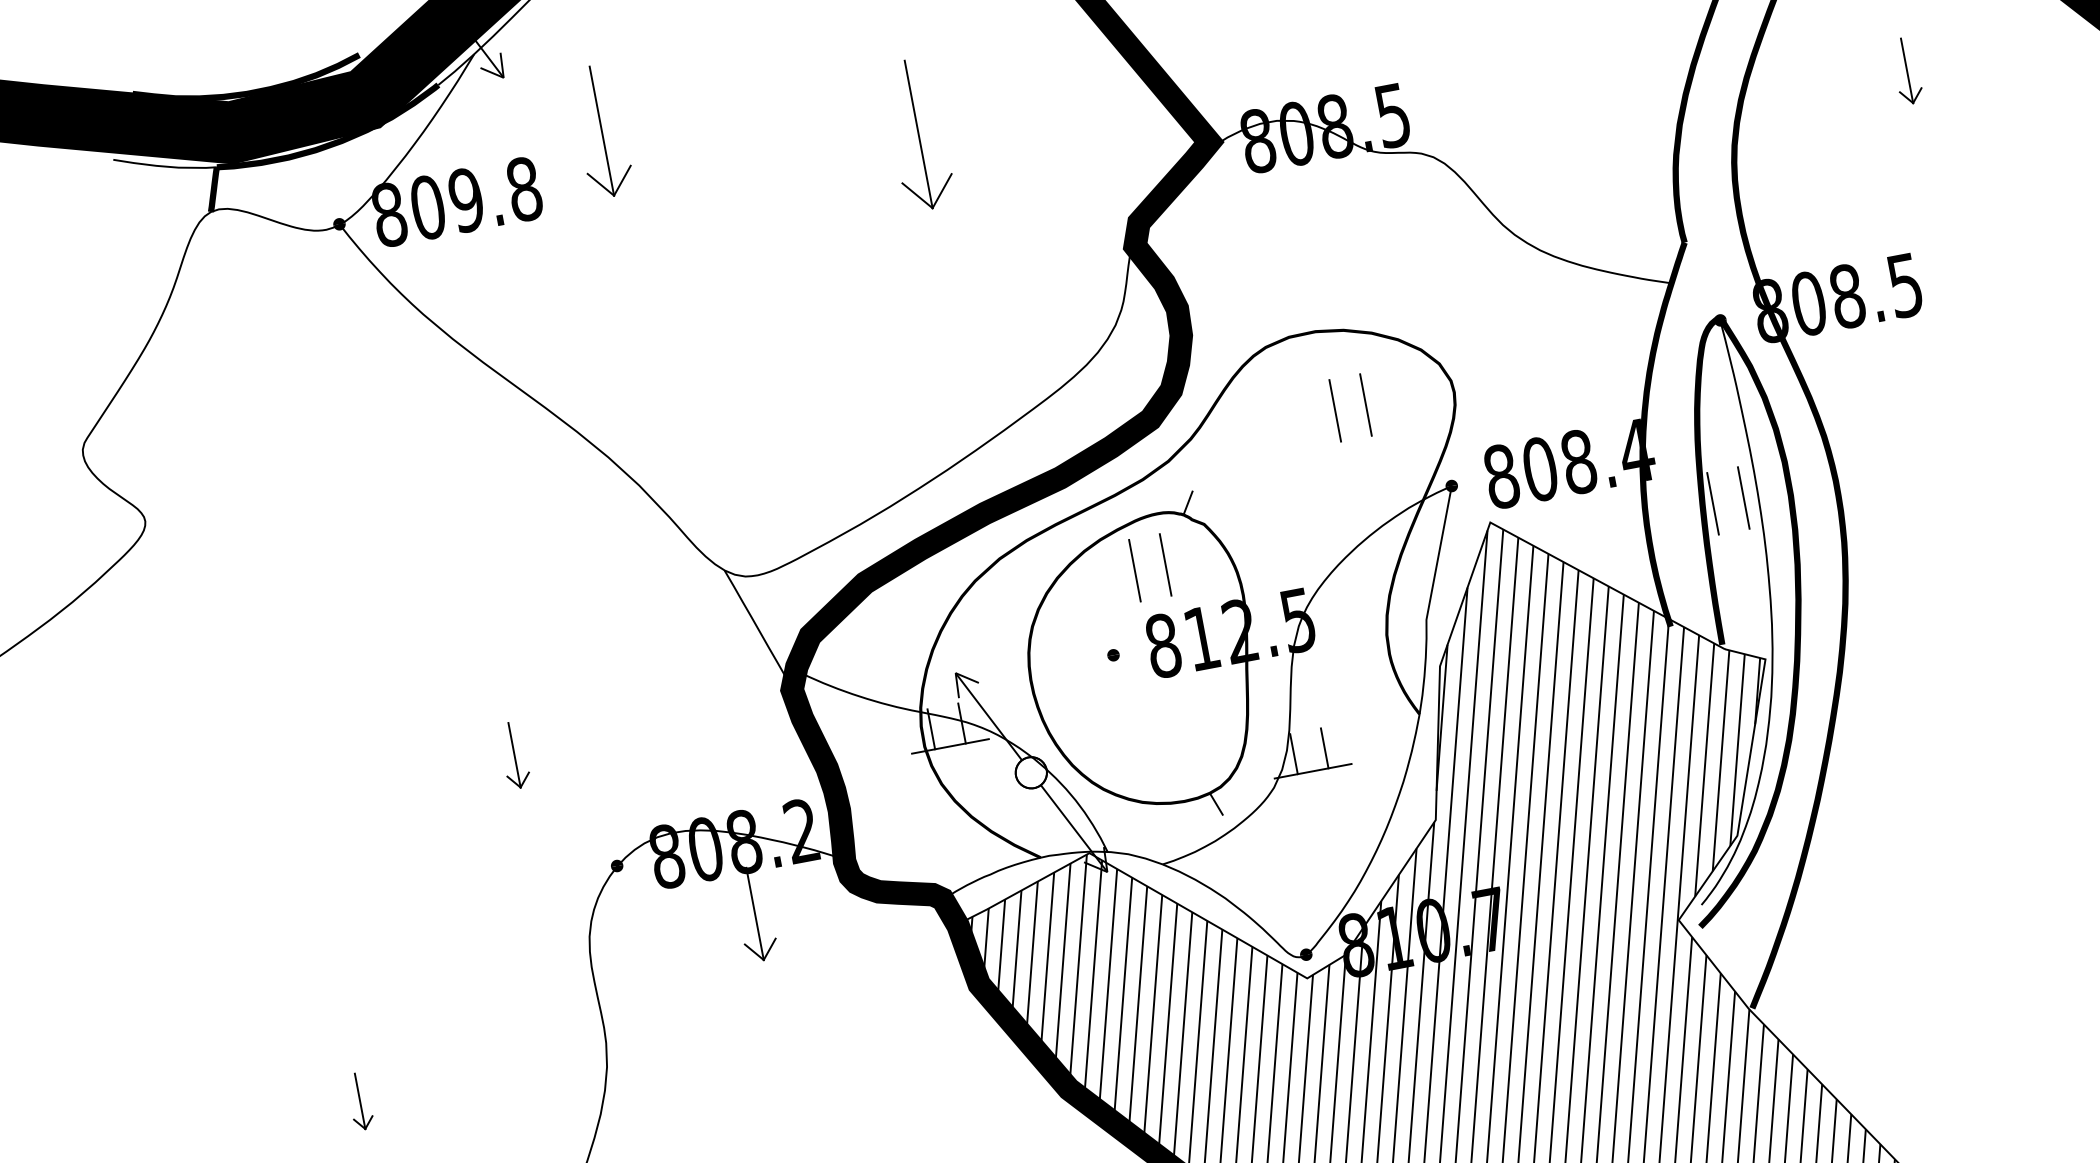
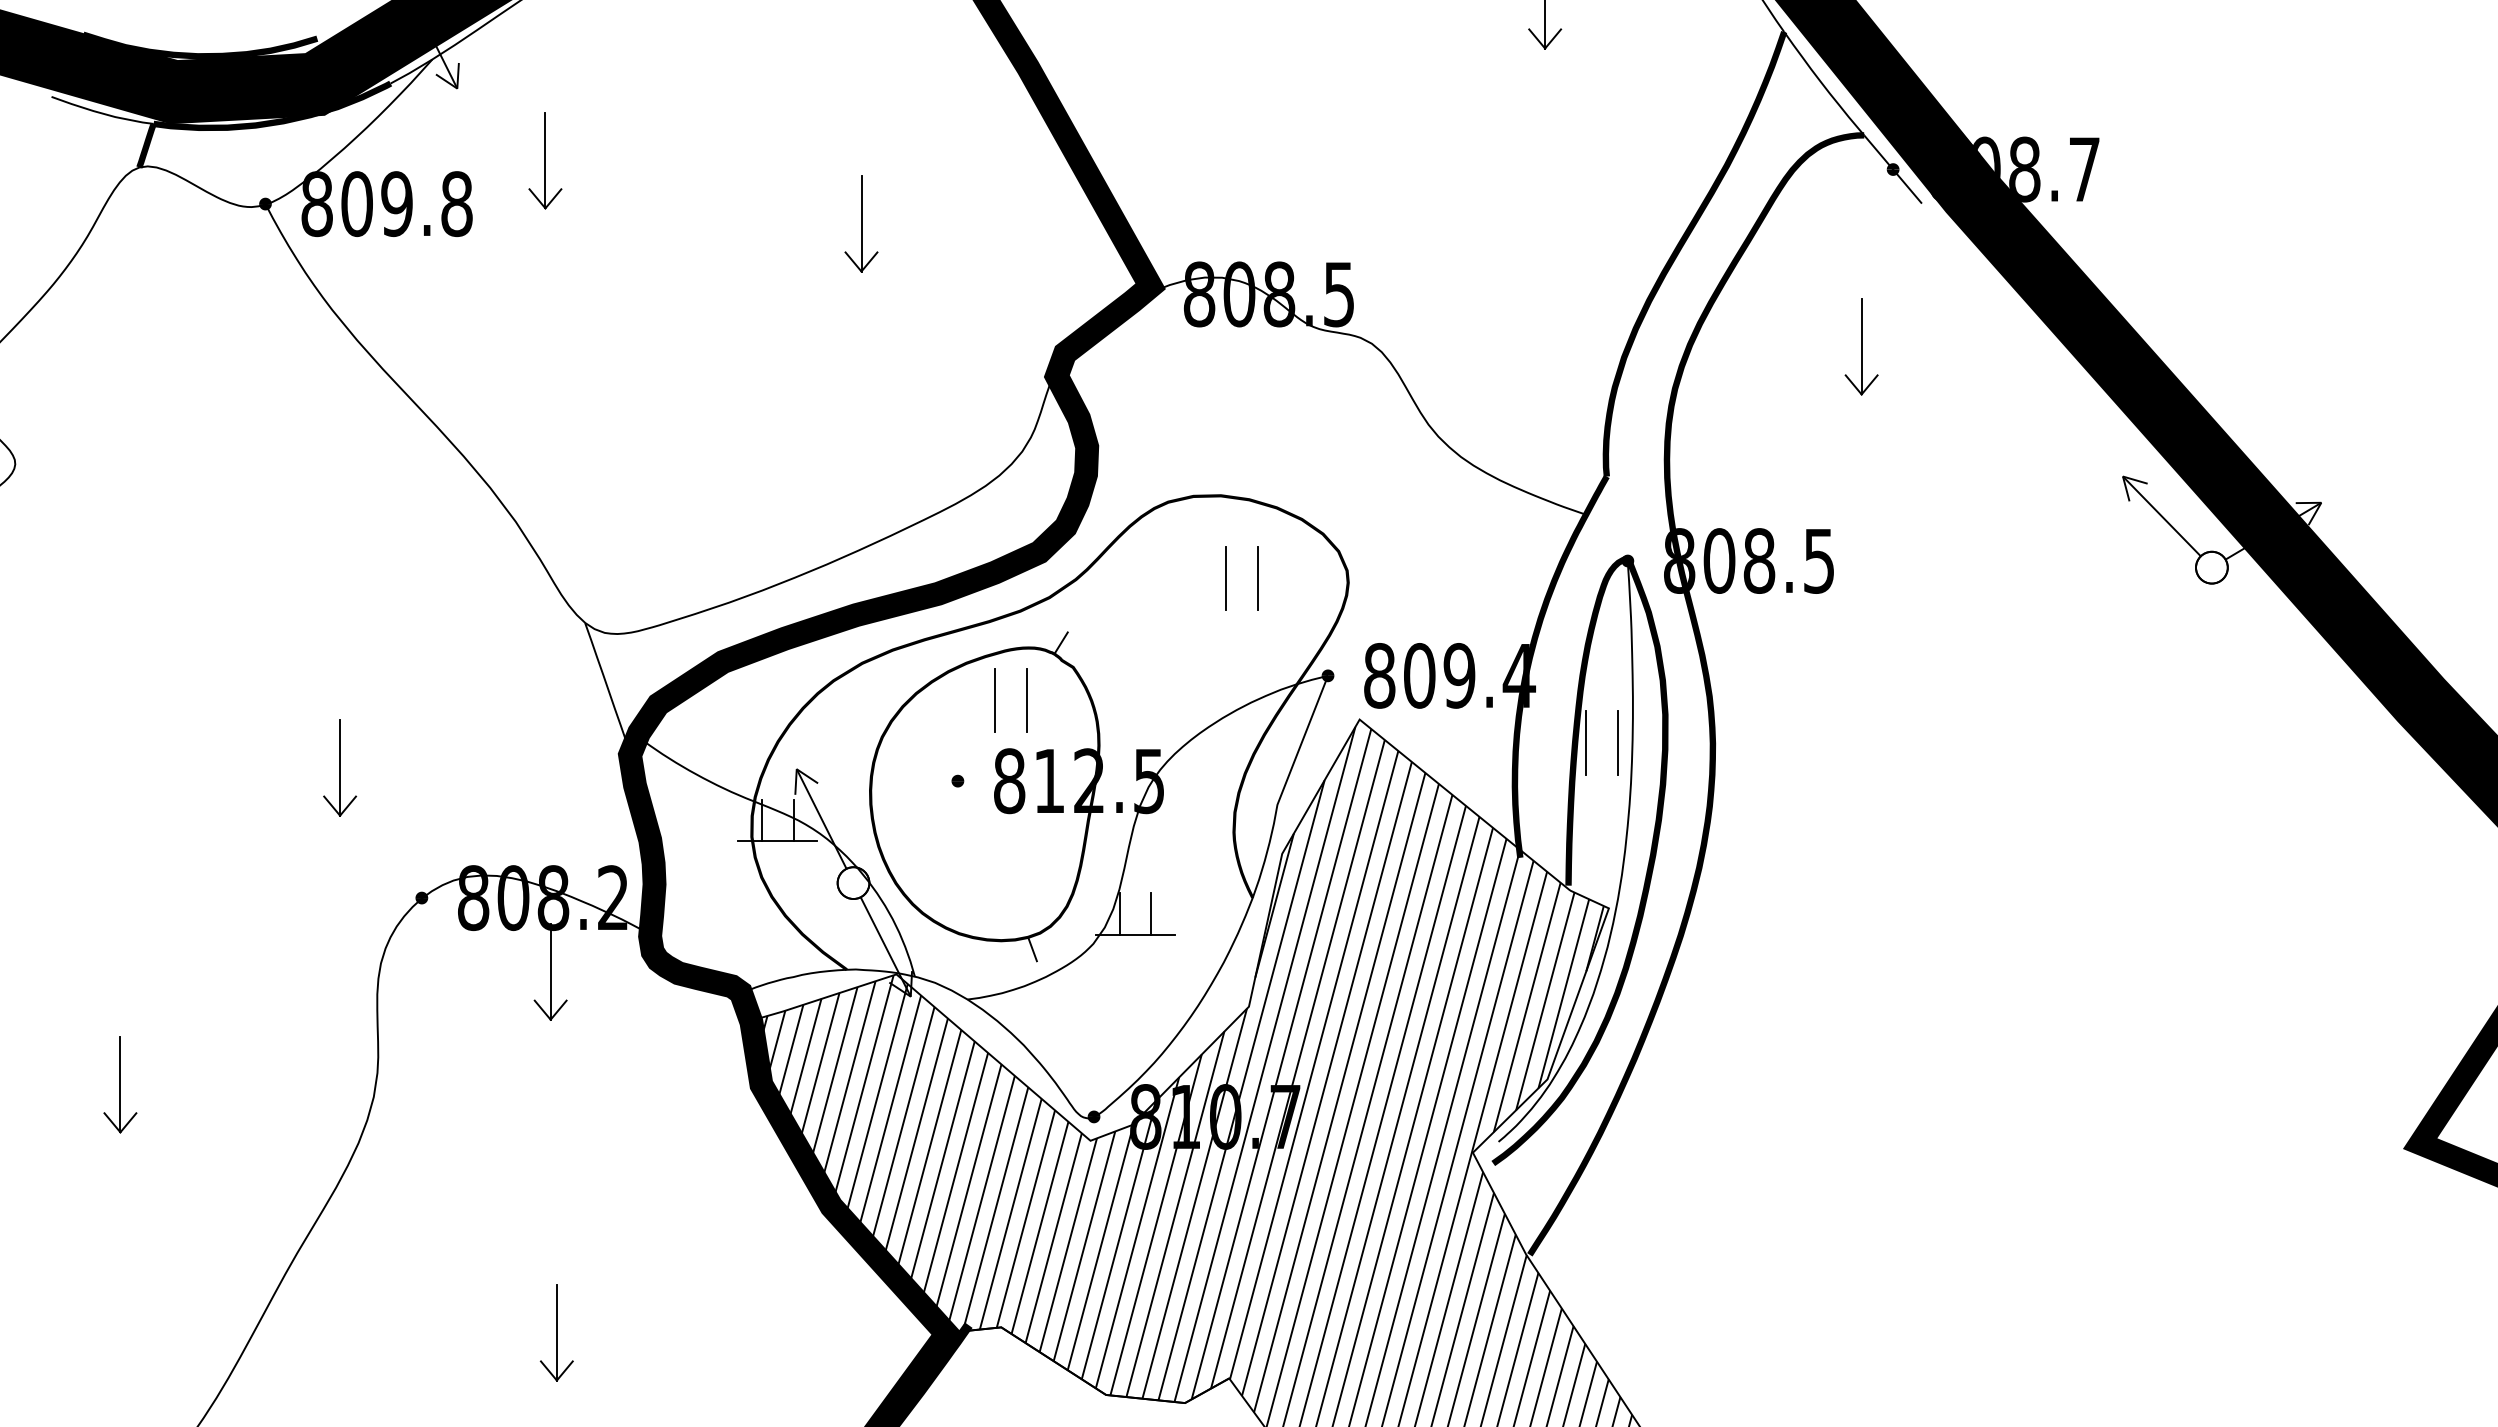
part: (1906, 70) -> (1861, 346), size x1.43
part: (601, 131) -> (545, 160), size x0.71
part: (918, 134) -> (861, 223), size x0.62
text: (1578, 461) -> (1459, 675), 808.4 -> 809.4
part: (514, 754) -> (340, 767), size x1.43
part: (360, 1101) -> (120, 1084), size x1.67

